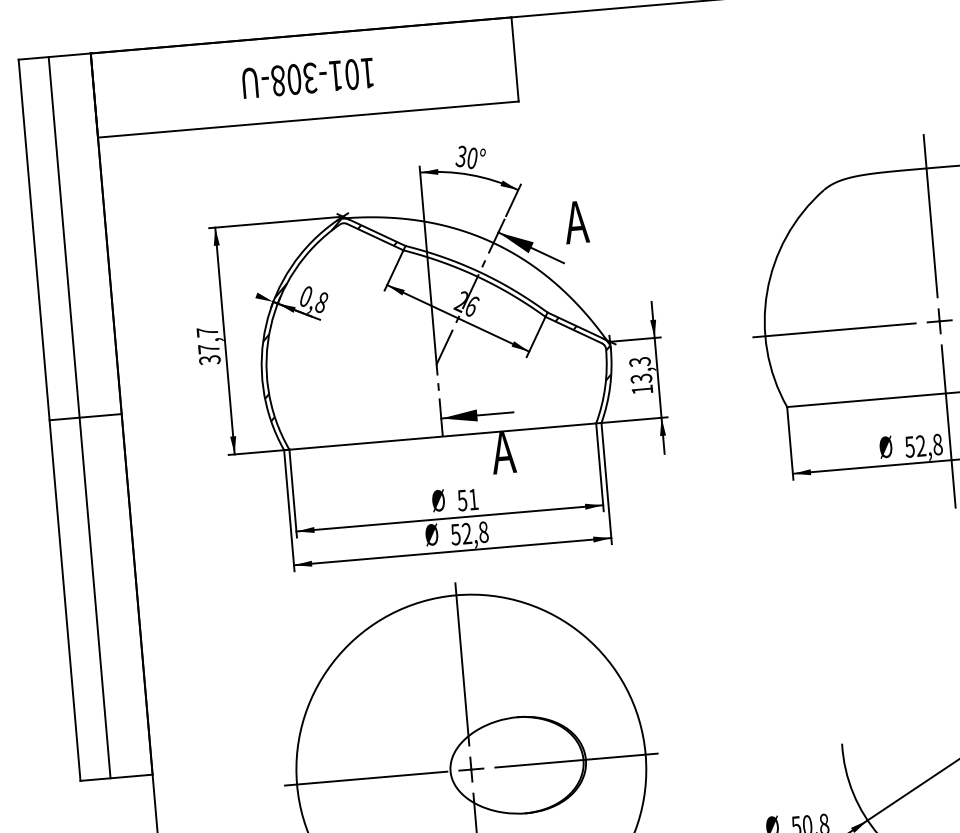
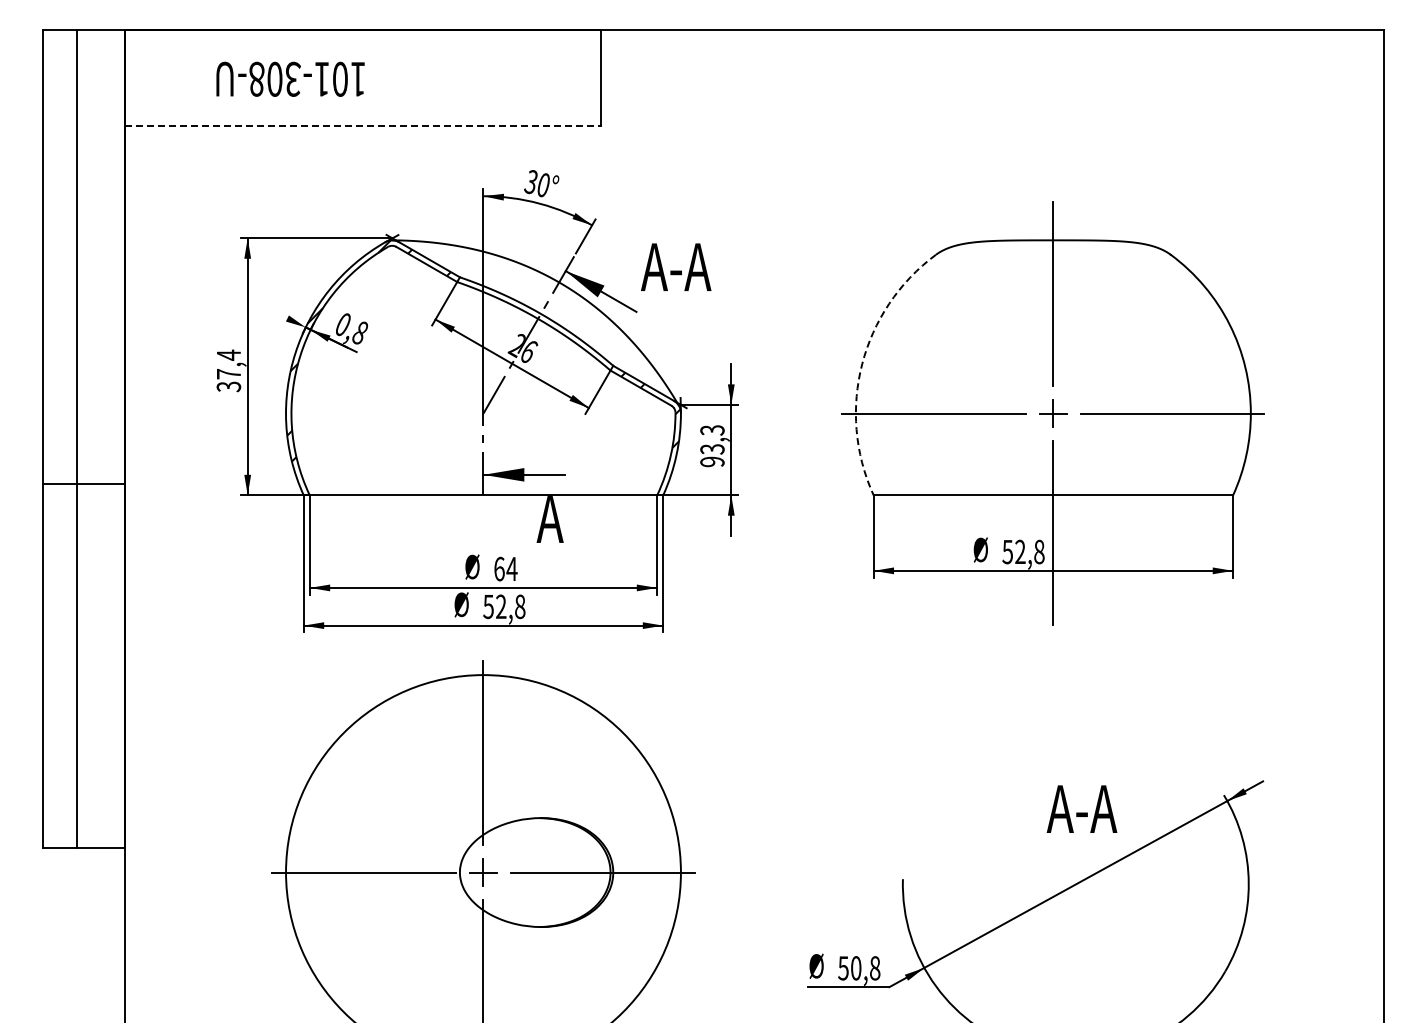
text: (308, 77) -> (290, 78), moved
line: (308, 119) -> (363, 125), solid -> dashed
text: (608, 218) -> (690, 266), A -> A-A
arc: (767, 292) -> (862, 364), solid -> dashed
text: (207, 331) -> (228, 354), 37,7 -> 37,4
text: (642, 389) -> (712, 461), 13,3 -> 93,3
line: (85, 417) -> (83, 484), moved
text: (467, 499) -> (505, 568), 51 -> 64

